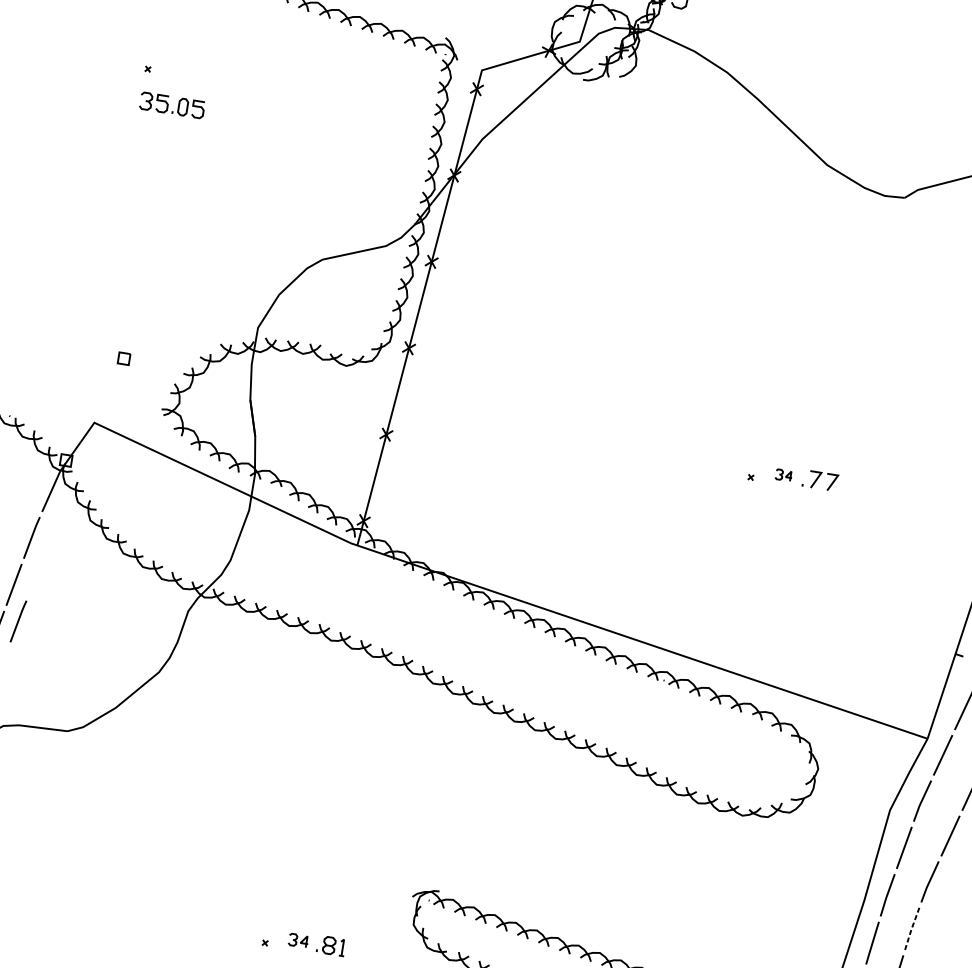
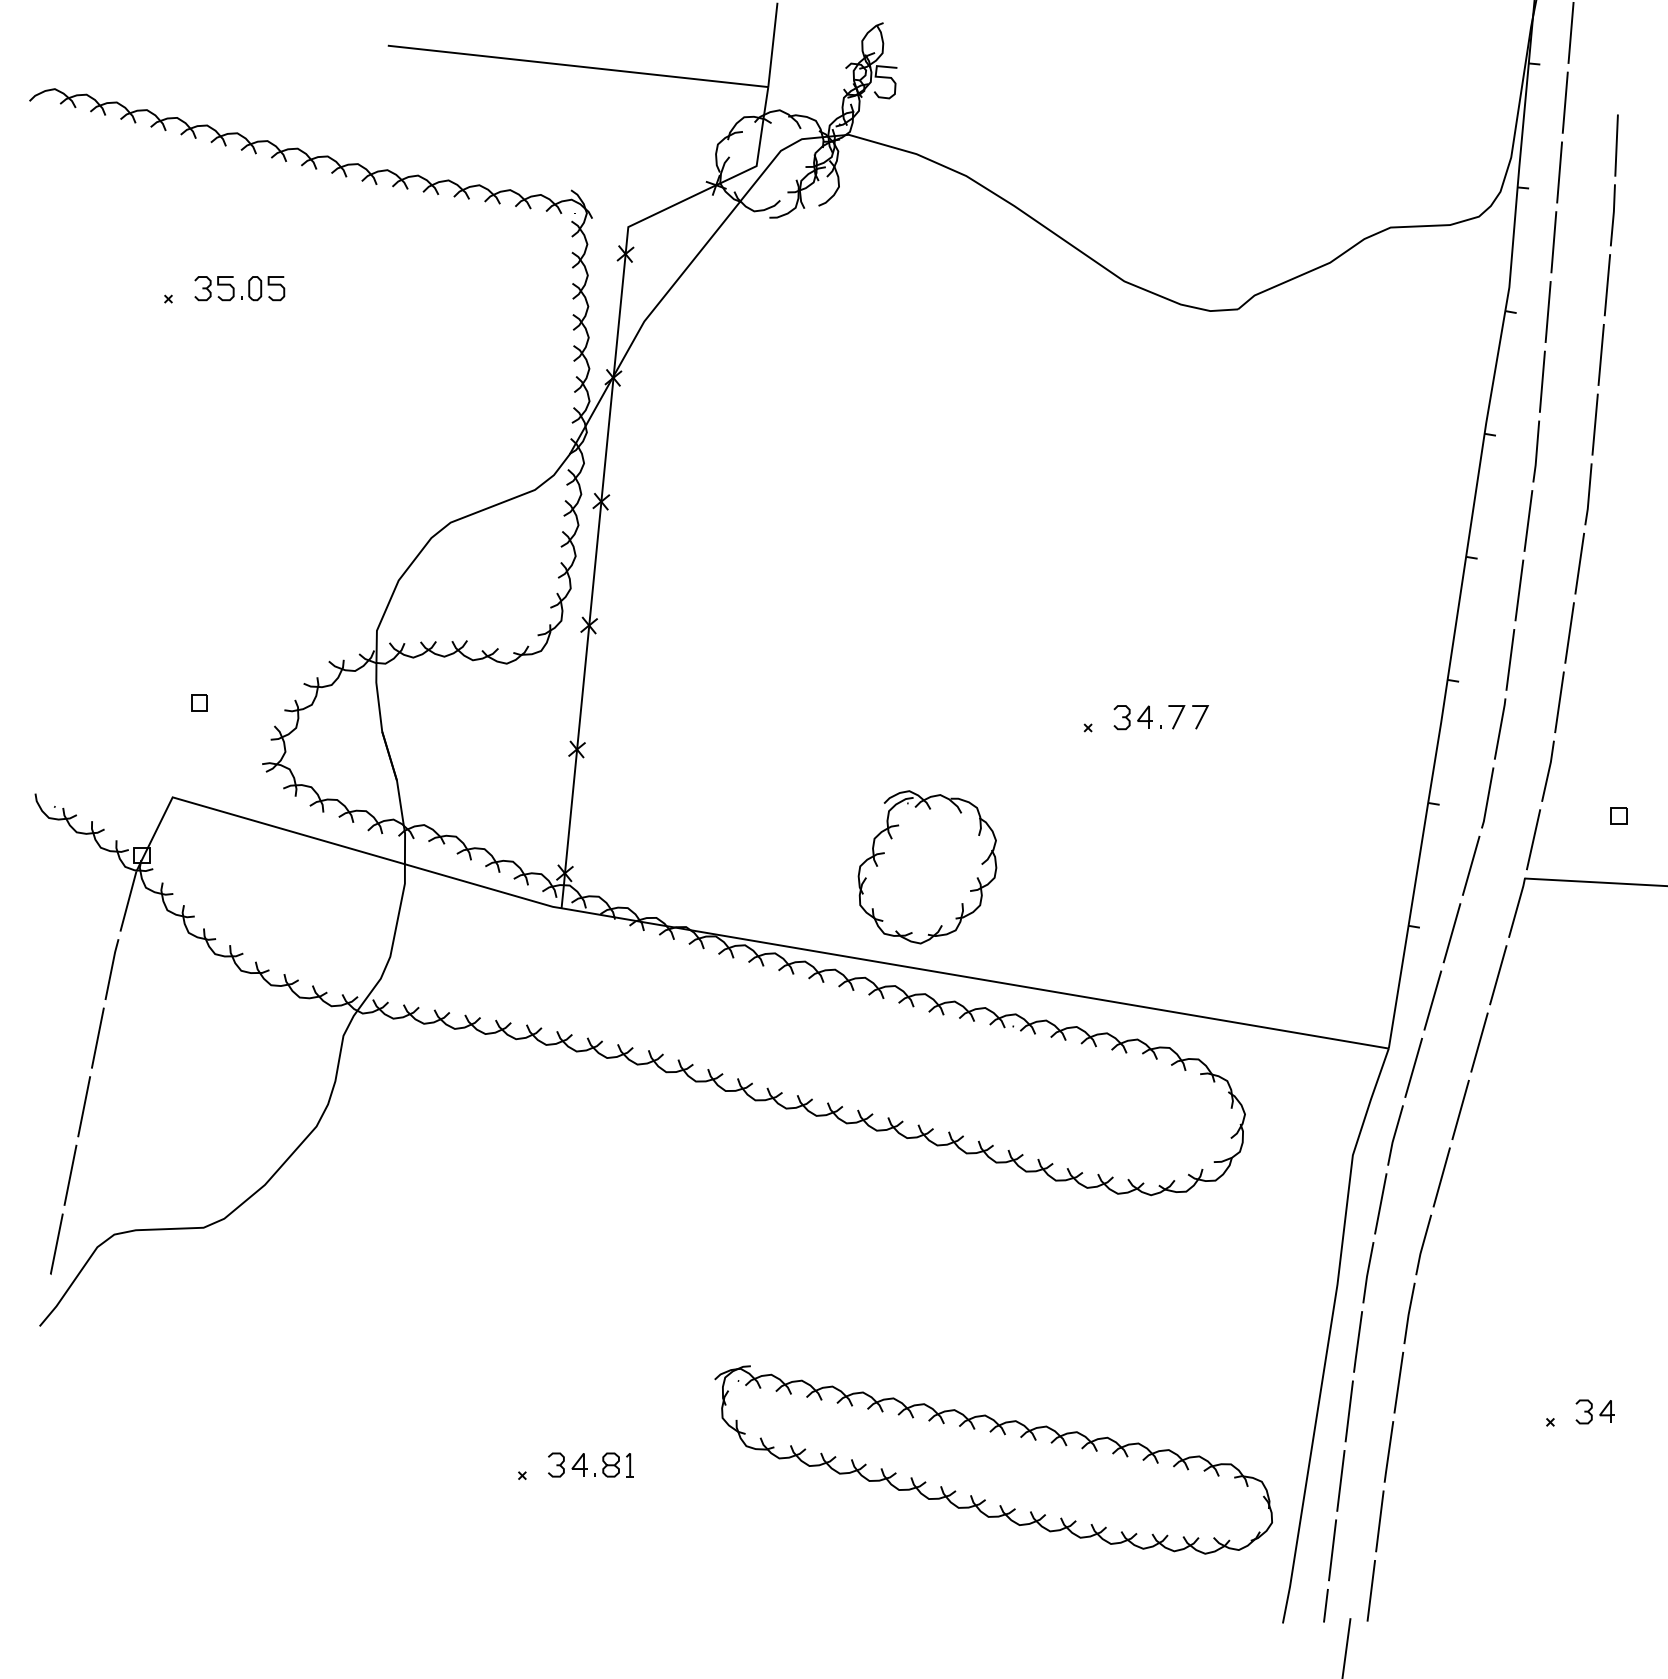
part: (172, 105) -> (239, 288), moved
part: (783, 475) -> (1132, 717), size x1.67
part: (592, 543) -> (884, 853), added
line: (18, 621) -> (111, 1087), removed
line: (911, 929) -> (1408, 1314), dashed -> solid
part: (298, 940) -> (567, 1464), size x1.43

